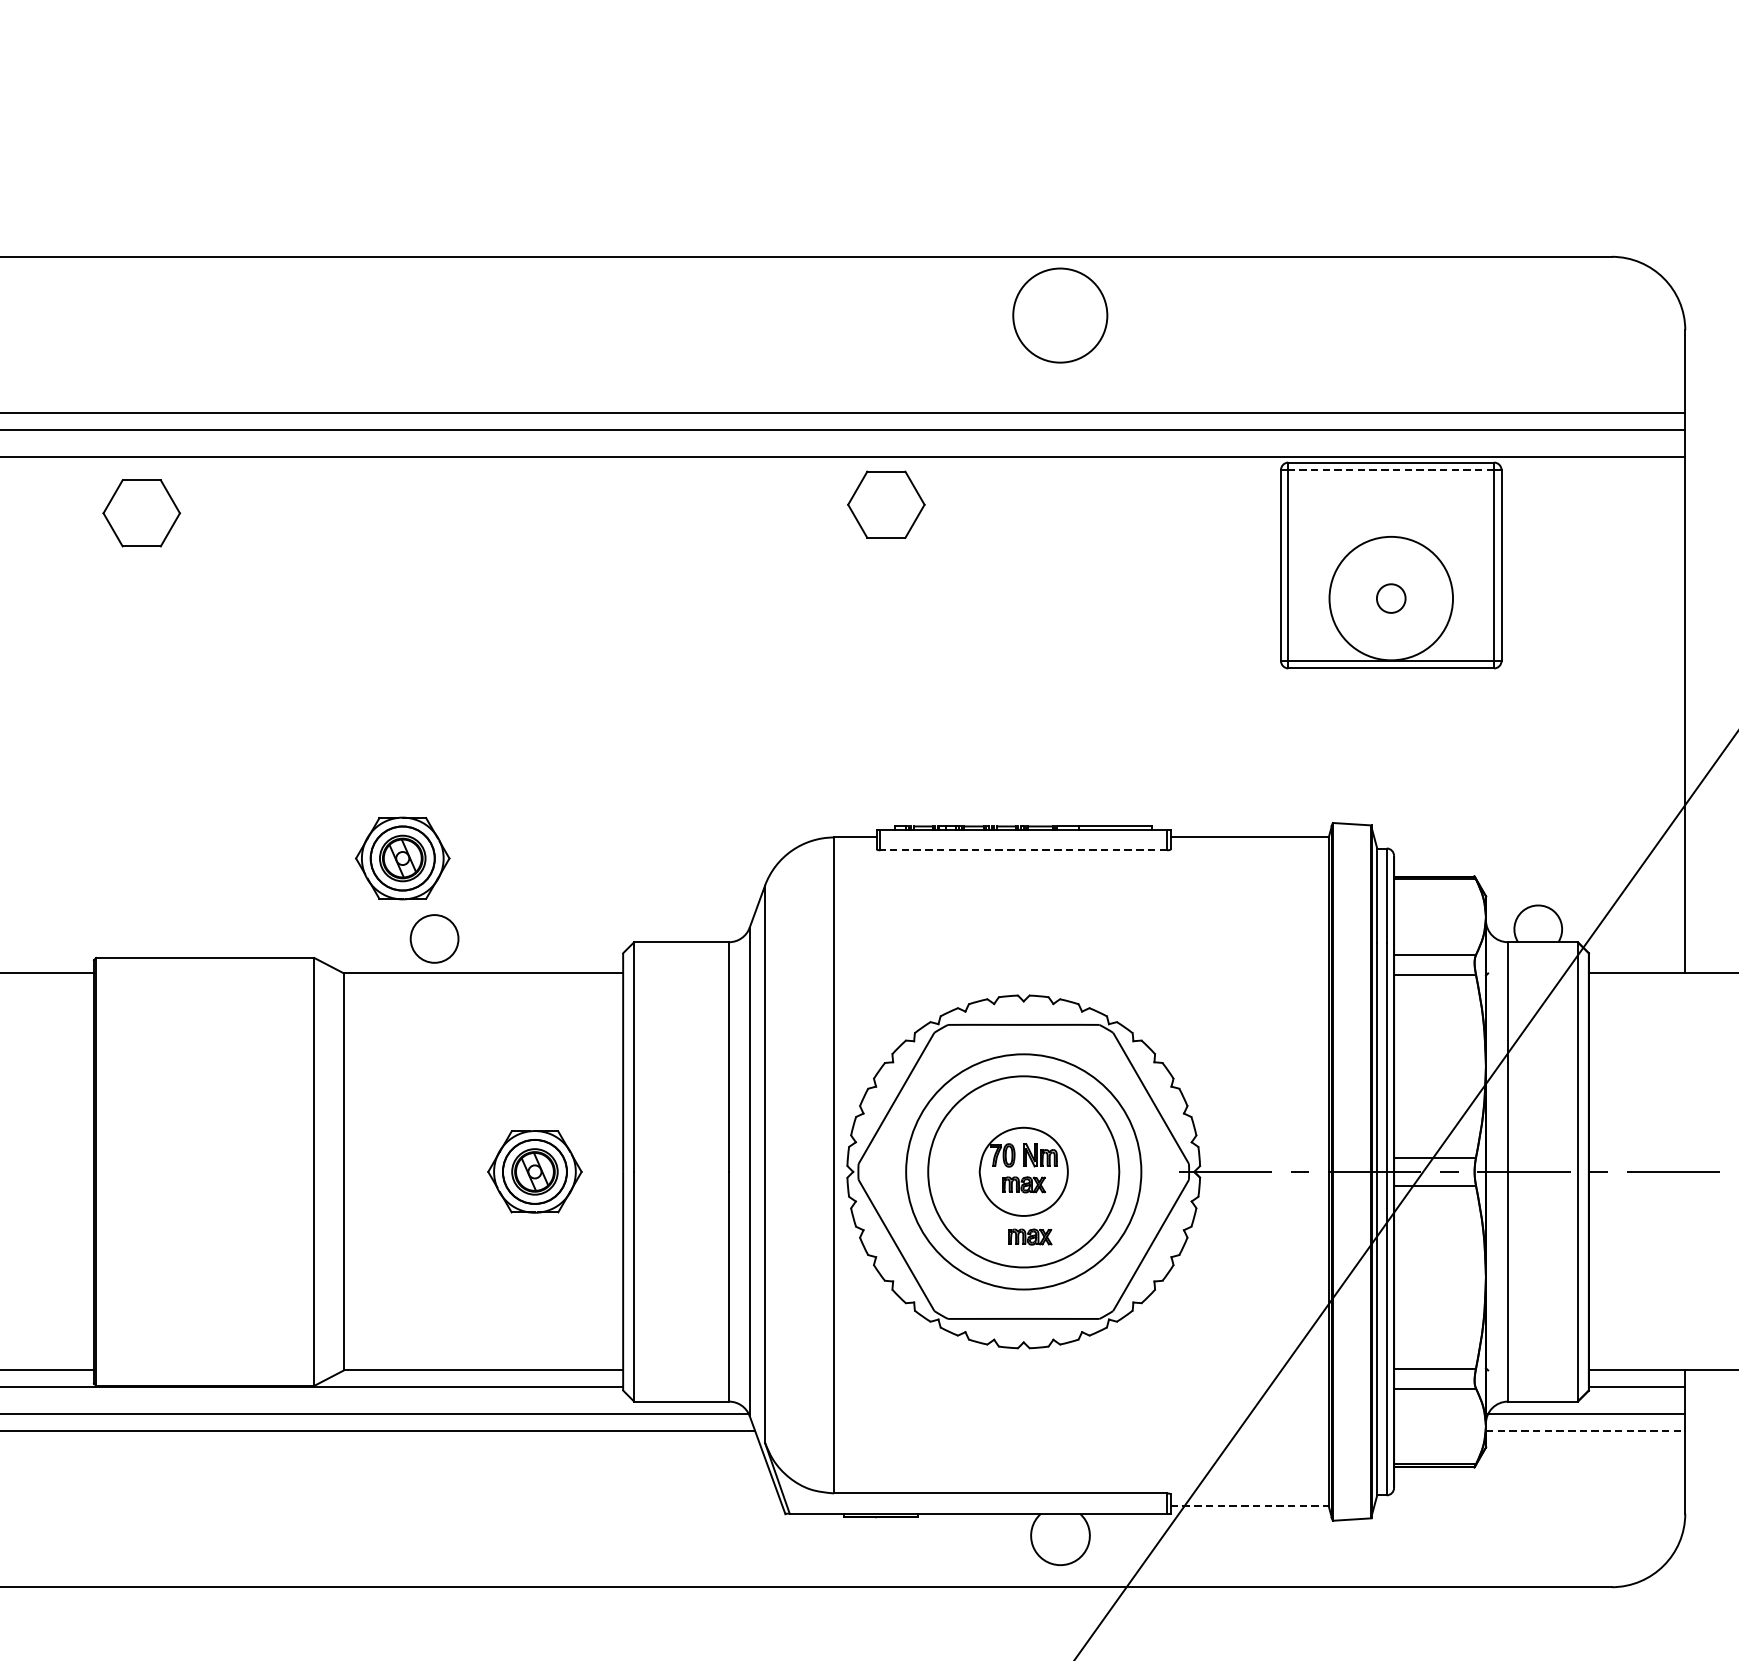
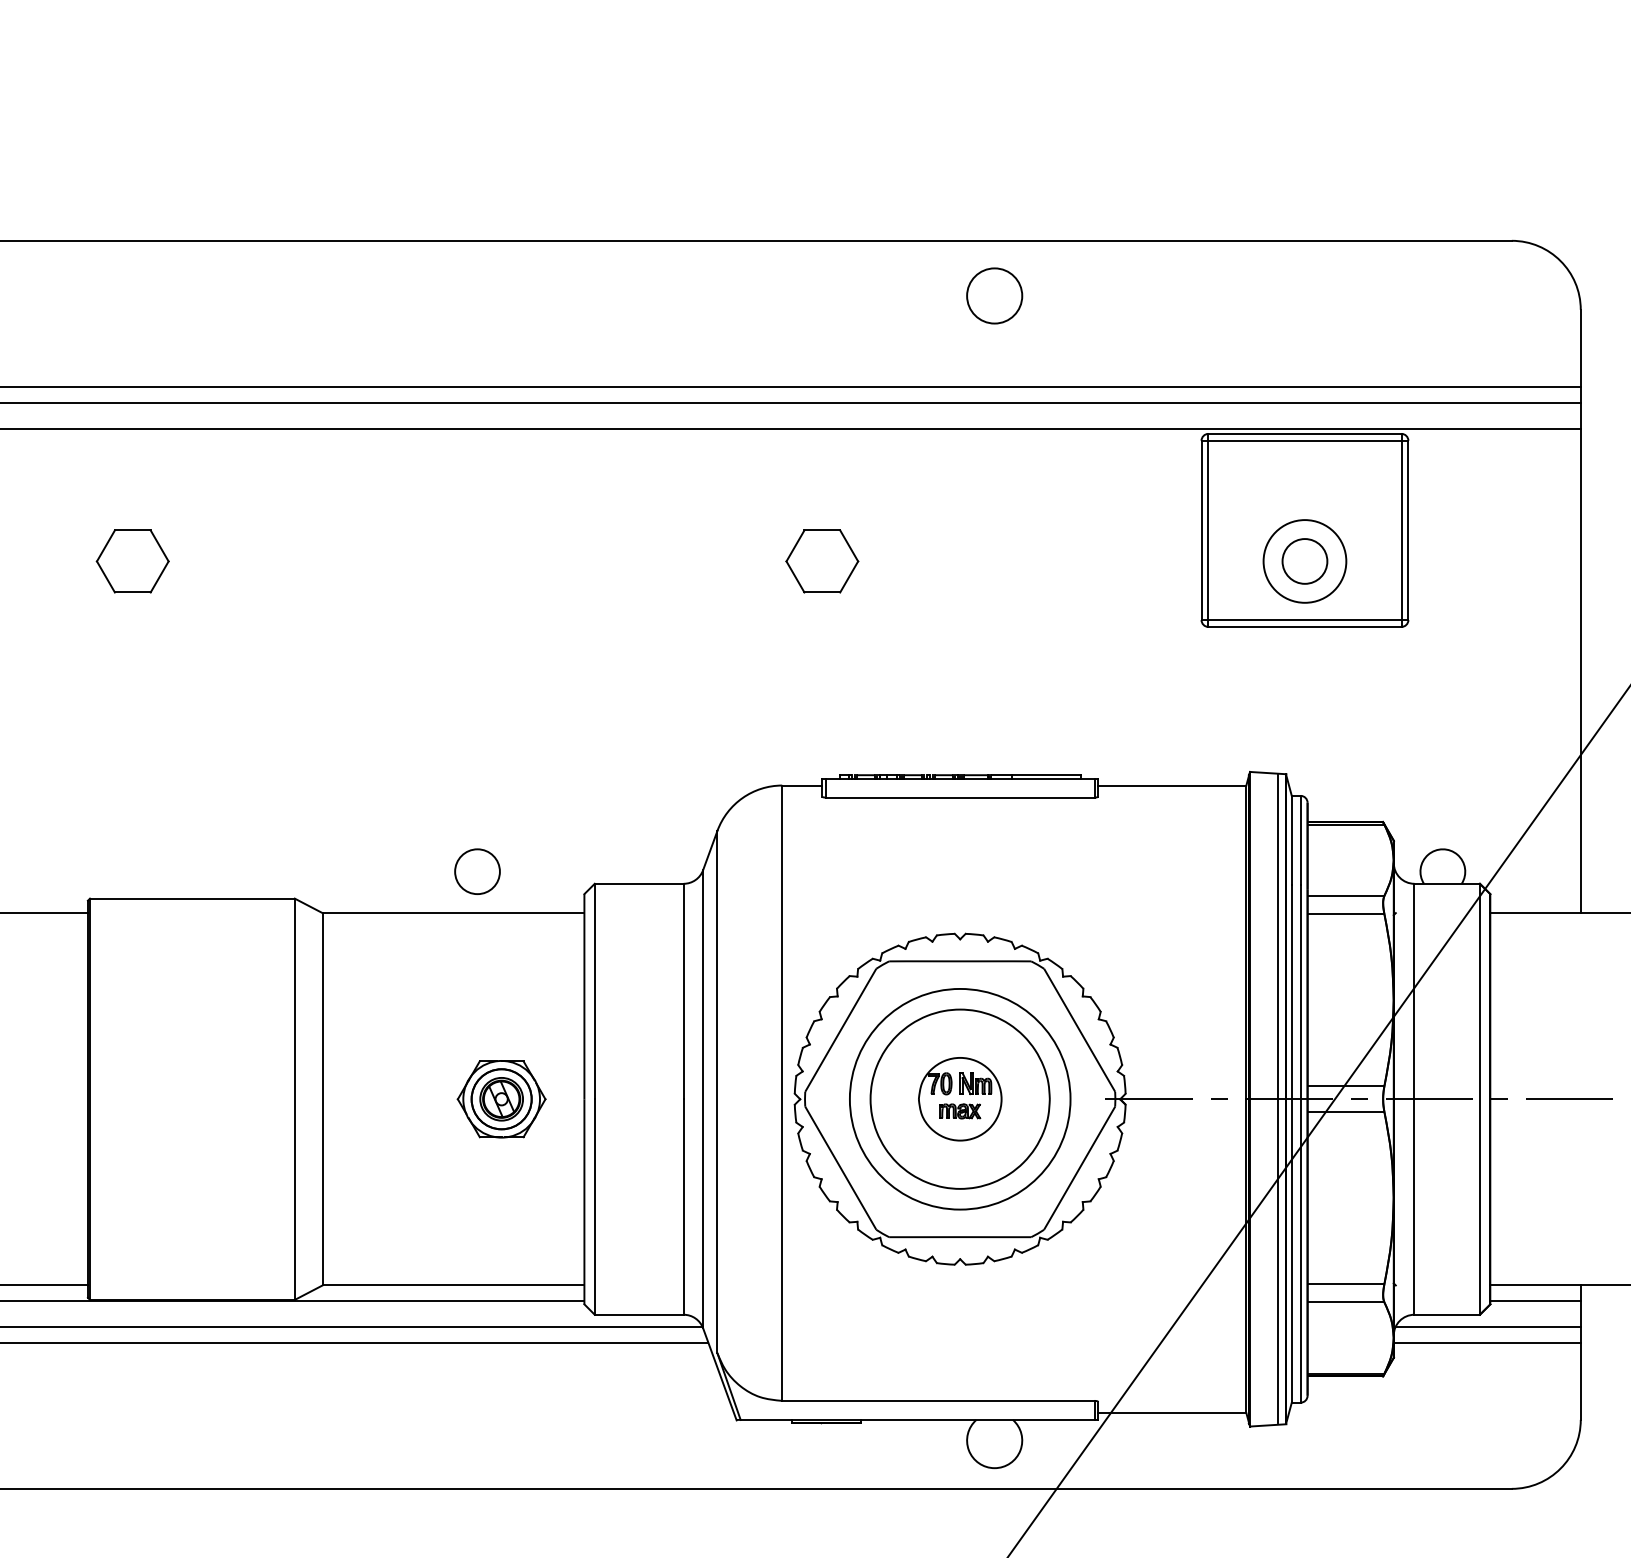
circle: (1060, 315) -> (994, 295), size x0.62
line: (1390, 469) -> (1304, 440), dashed -> solid
part: (886, 504) -> (822, 561), moved
part: (141, 513) -> (132, 561), moved
circle: (1390, 598) -> (1304, 561), size x0.71
circle: (1390, 598) -> (1304, 561), size x1.67
line: (1023, 850) -> (959, 797), dashed -> solid
part: (402, 858) -> (377, 805), removed
circle: (434, 938) -> (477, 871), moved
line: (1361, 1172) -> (1277, 1099), added
part: (1030, 1237) -> (966, 1160), removed
line: (1585, 1431) -> (1487, 1342), dashed -> solid
line: (1250, 1506) -> (1172, 1413), dashed -> solid

